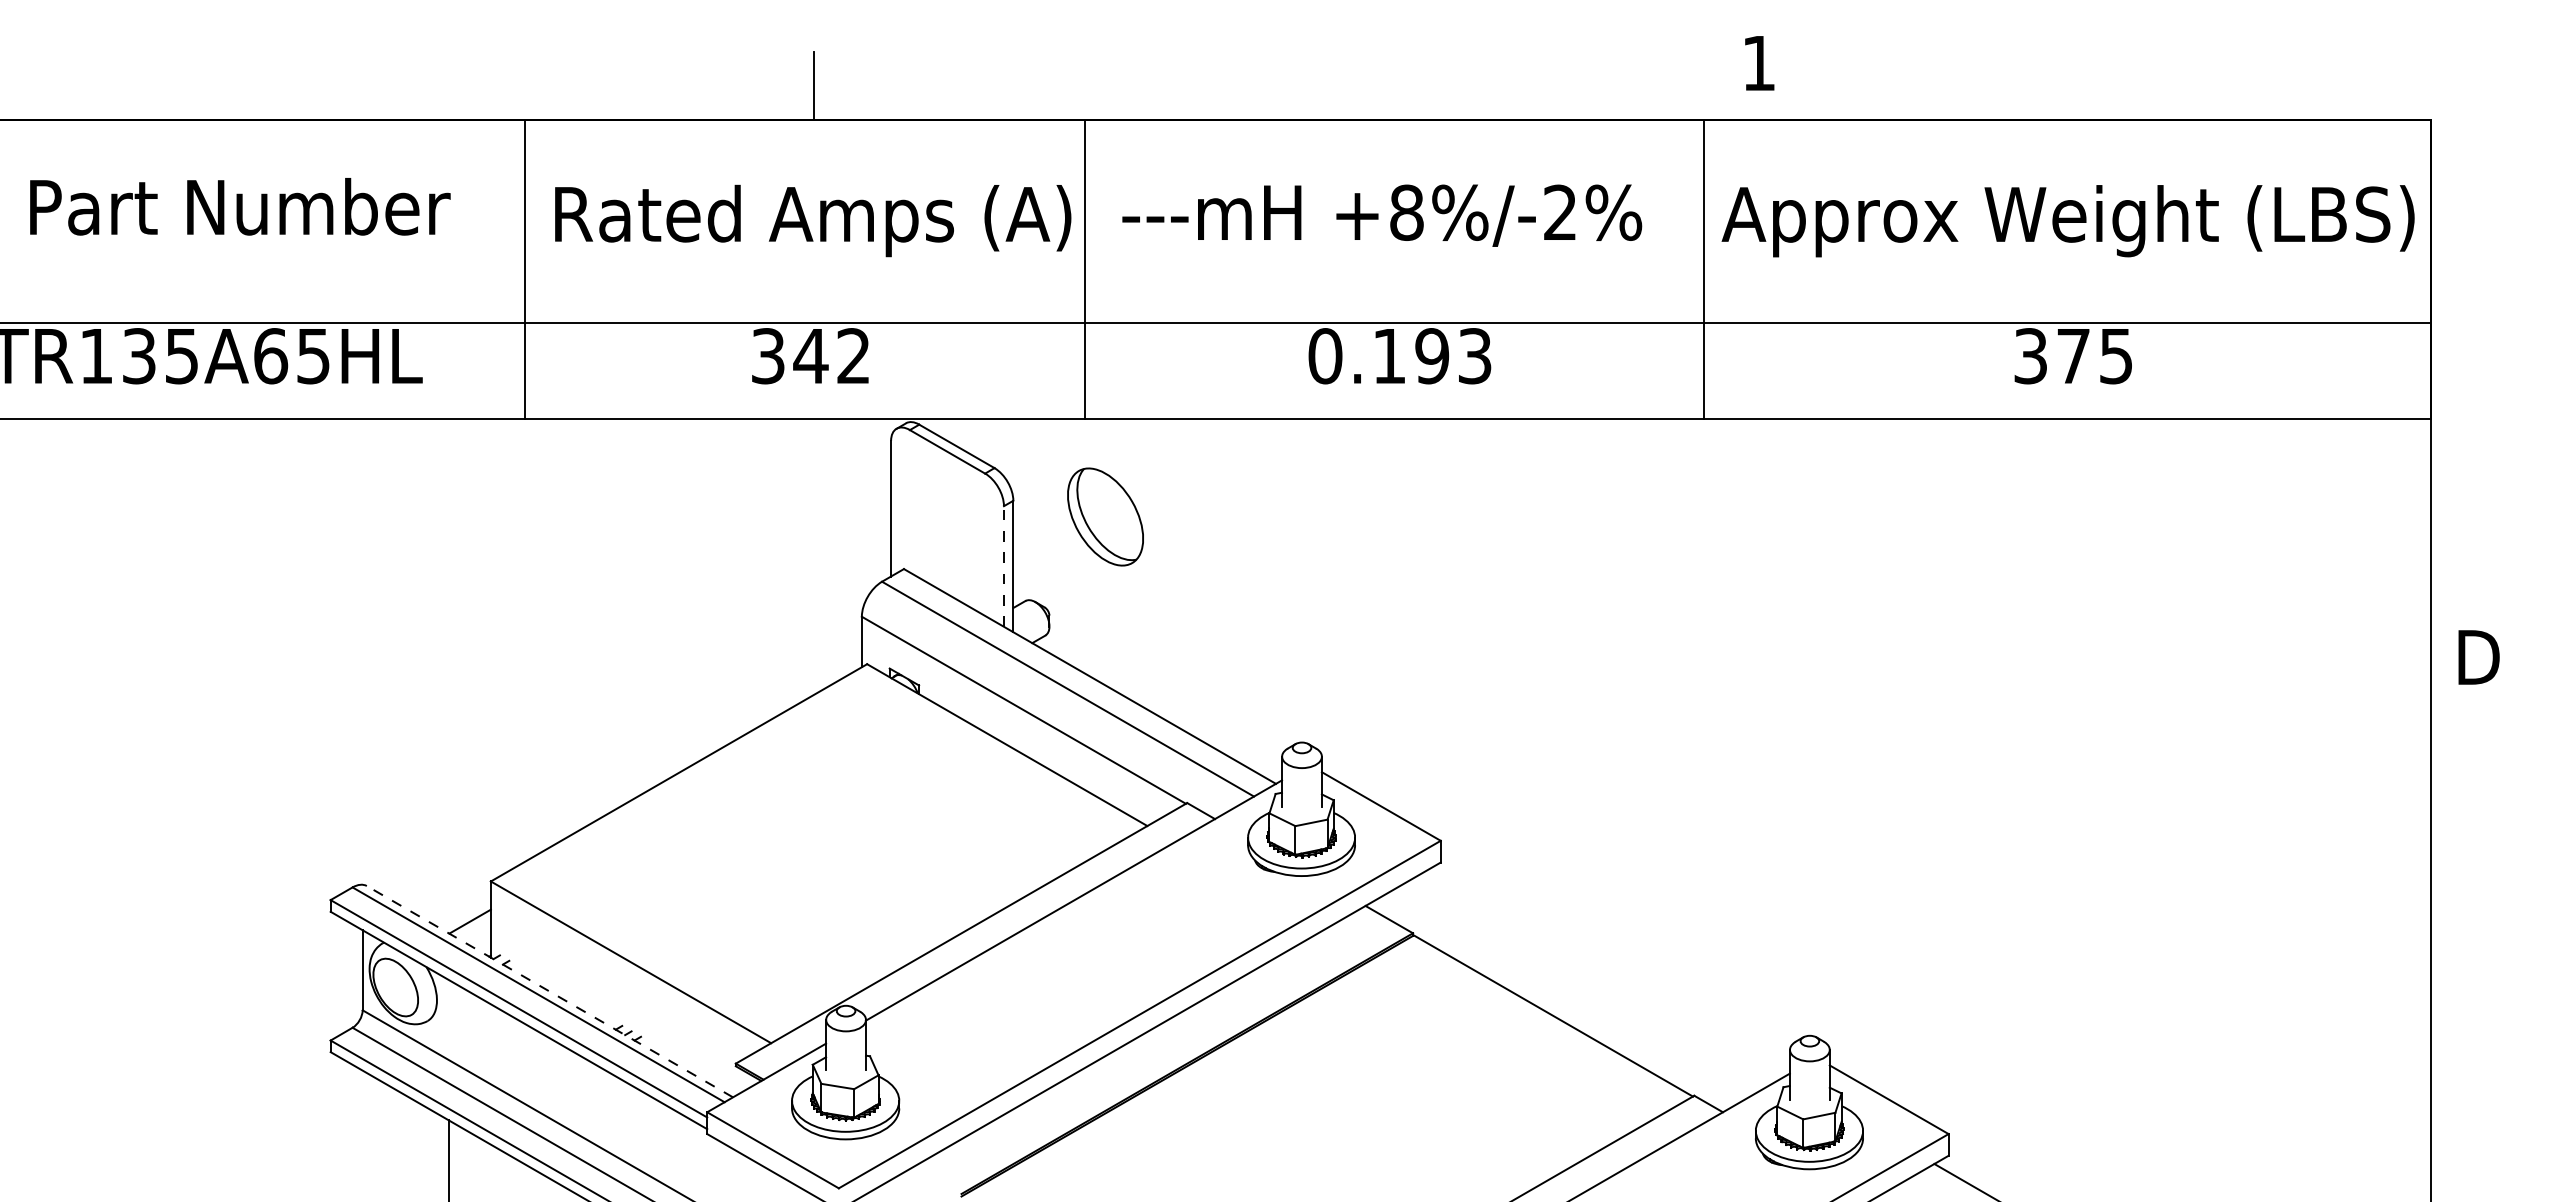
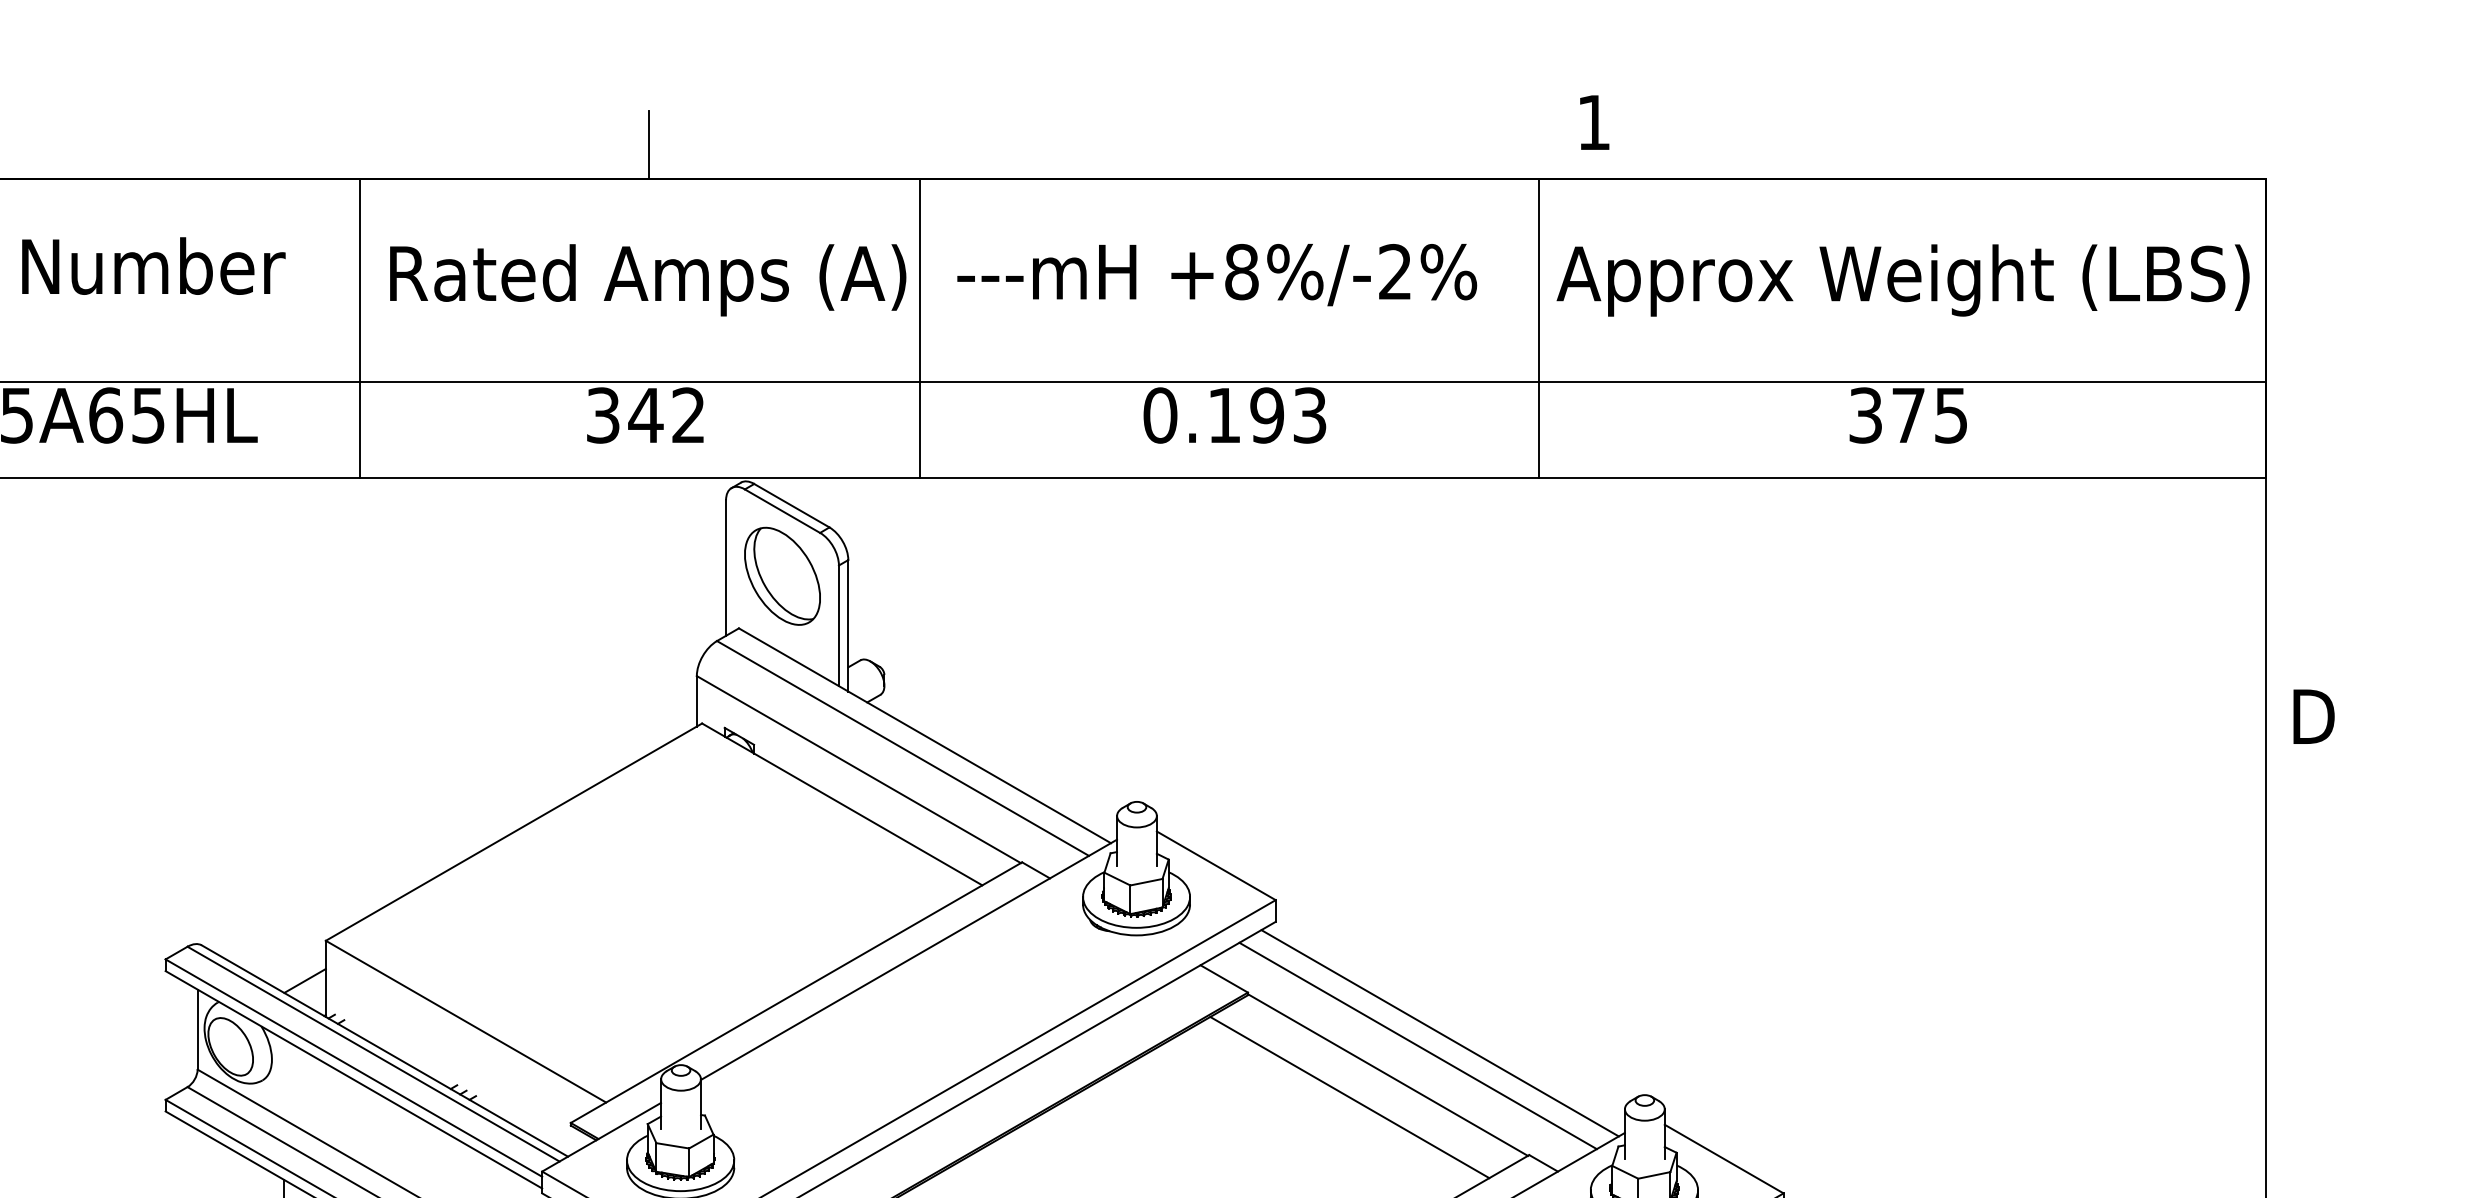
part: (1105, 516) -> (782, 575), moved
line: (1003, 566) -> (838, 625), dashed -> solid
line: (1604, 973) -> (1439, 1032), added
line: (1582, 986) -> (1417, 1045), added
line: (549, 991) -> (384, 1050), dashed -> solid
line: (1514, 1037) -> (1349, 1096), added

